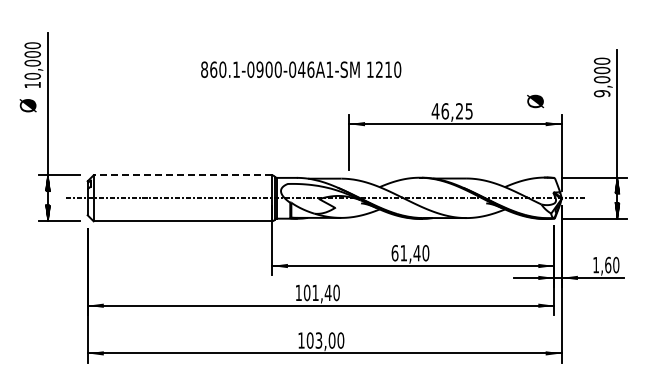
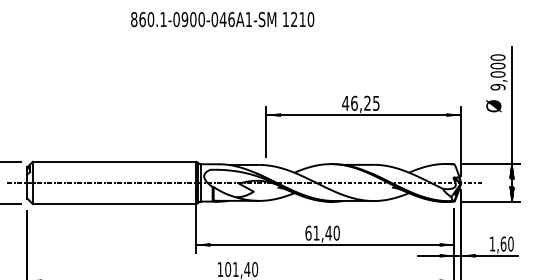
text: (301, 69) -> (222, 19), moved
text: (535, 101) -> (493, 106), moved
line: (182, 175) -> (114, 162), dashed -> solid

